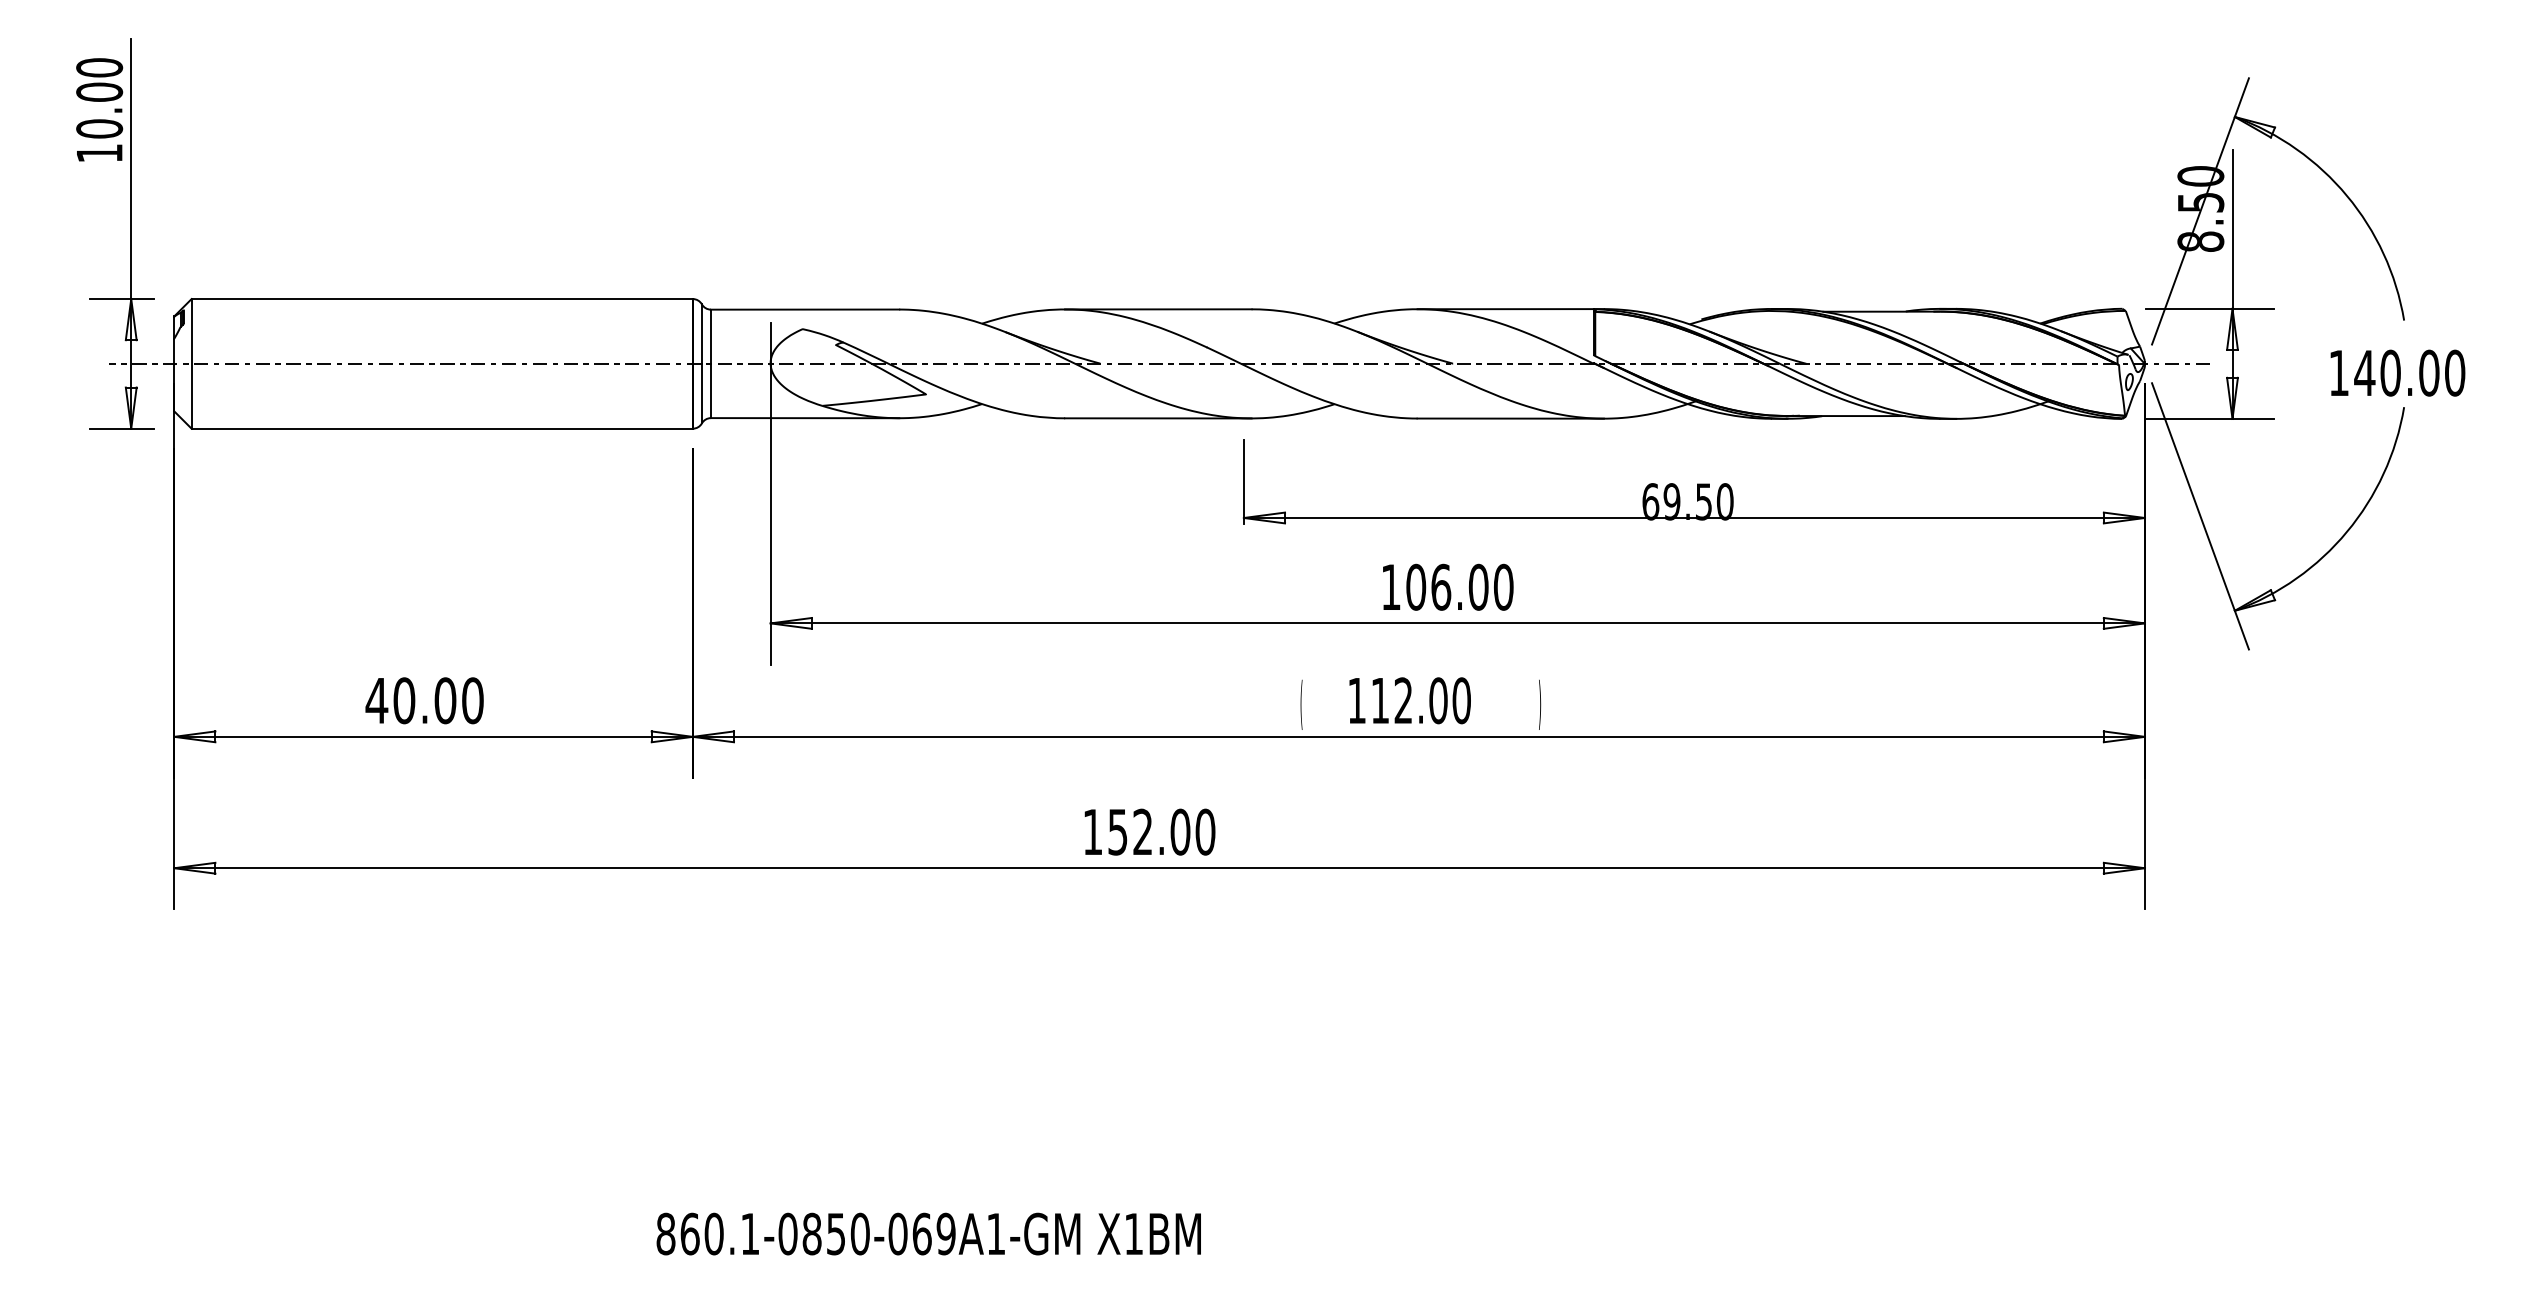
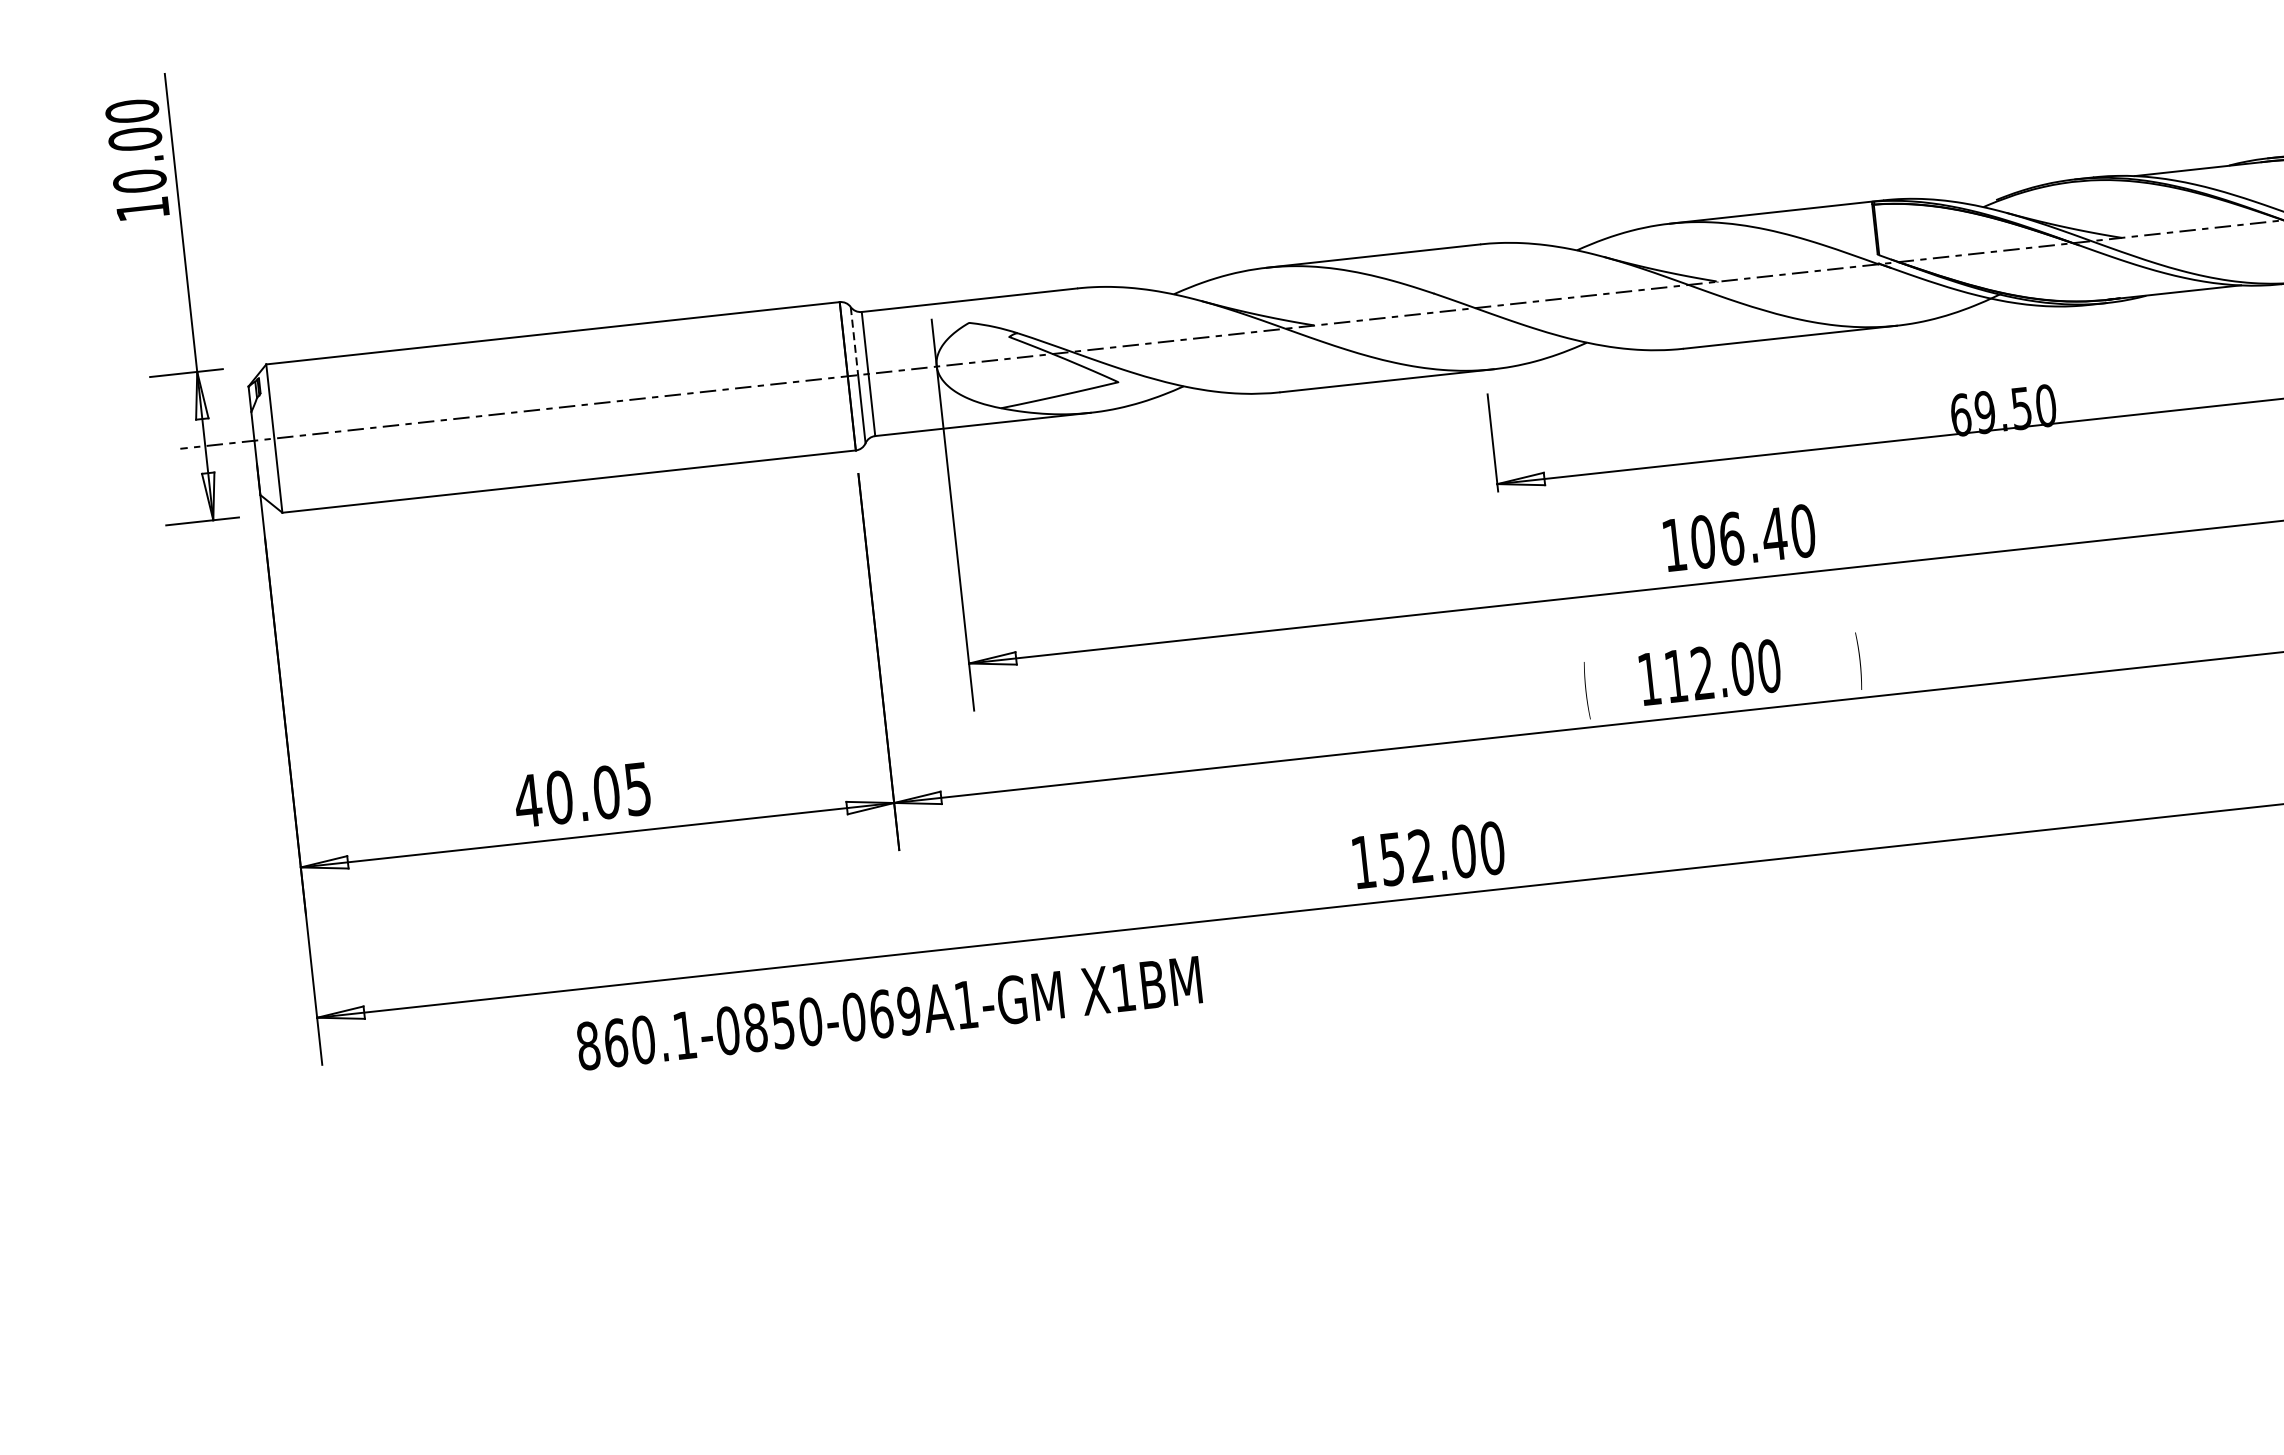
line: (701, 334) -> (854, 341), solid -> dashed
text: (1478, 586) -> (1774, 533), 106.00 -> 106.40
text: (472, 700) -> (637, 788), 40.00 -> 40.05
text: (928, 1233) -> (888, 1012), moved

